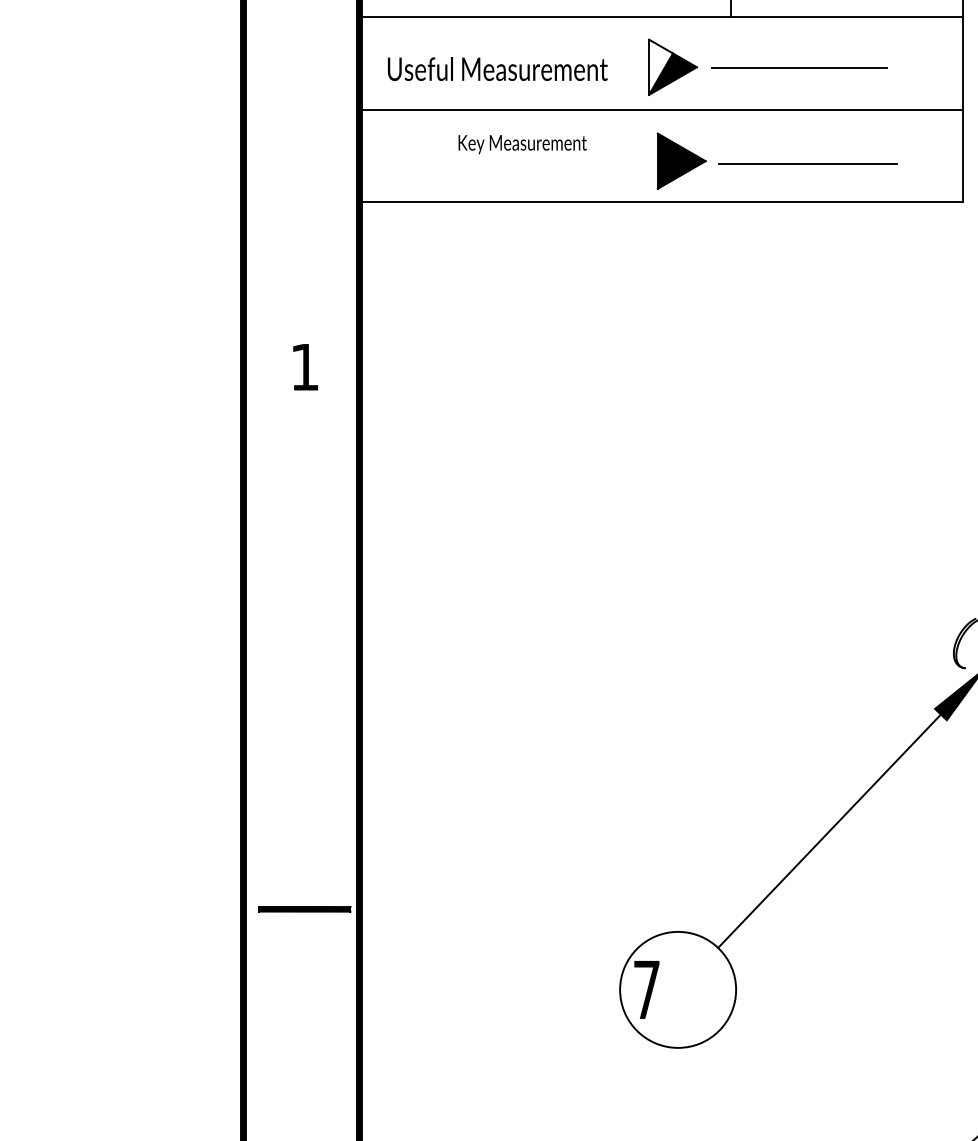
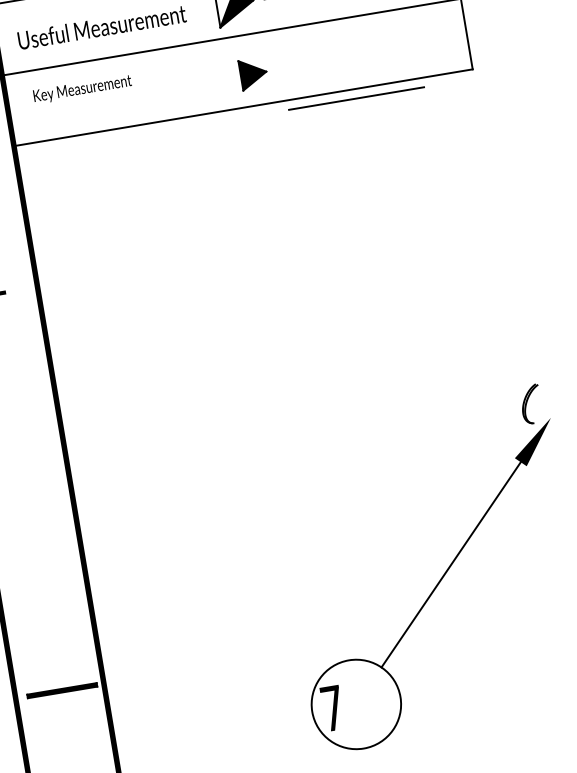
text: (522, 144) -> (82, 89), moved
part: (681, 160) -> (253, 73), size x0.7
line: (807, 163) -> (356, 98), moved

